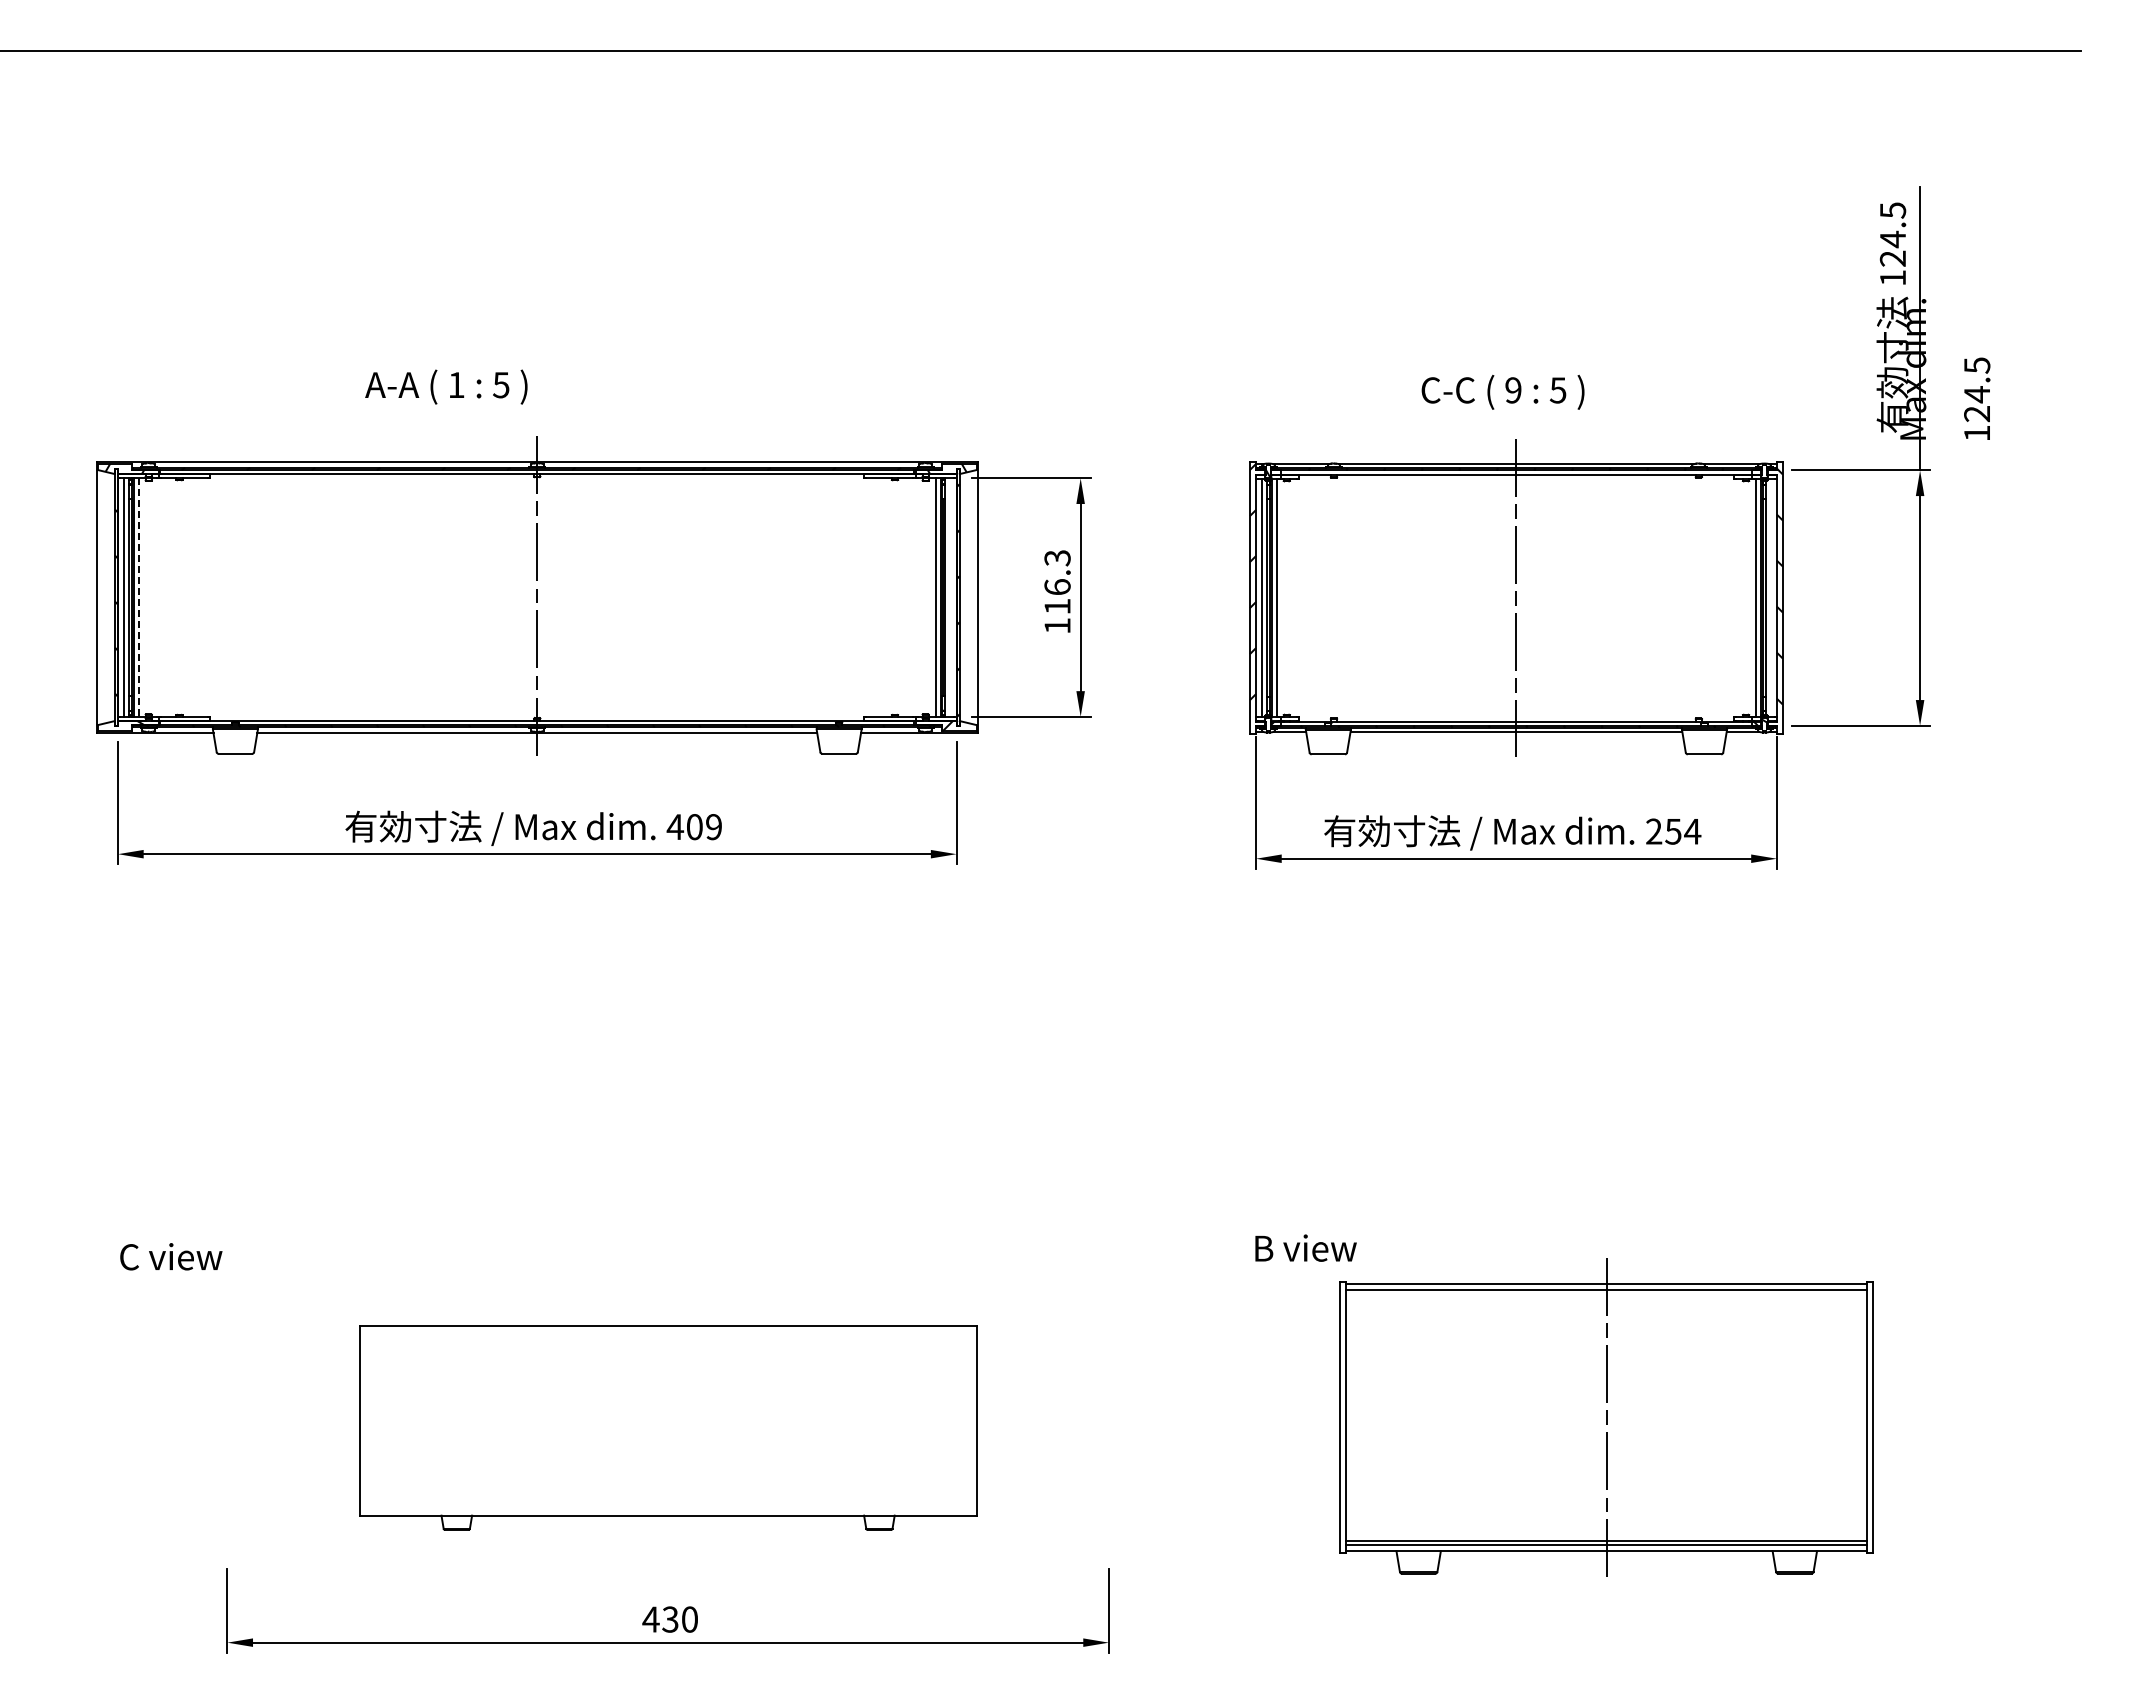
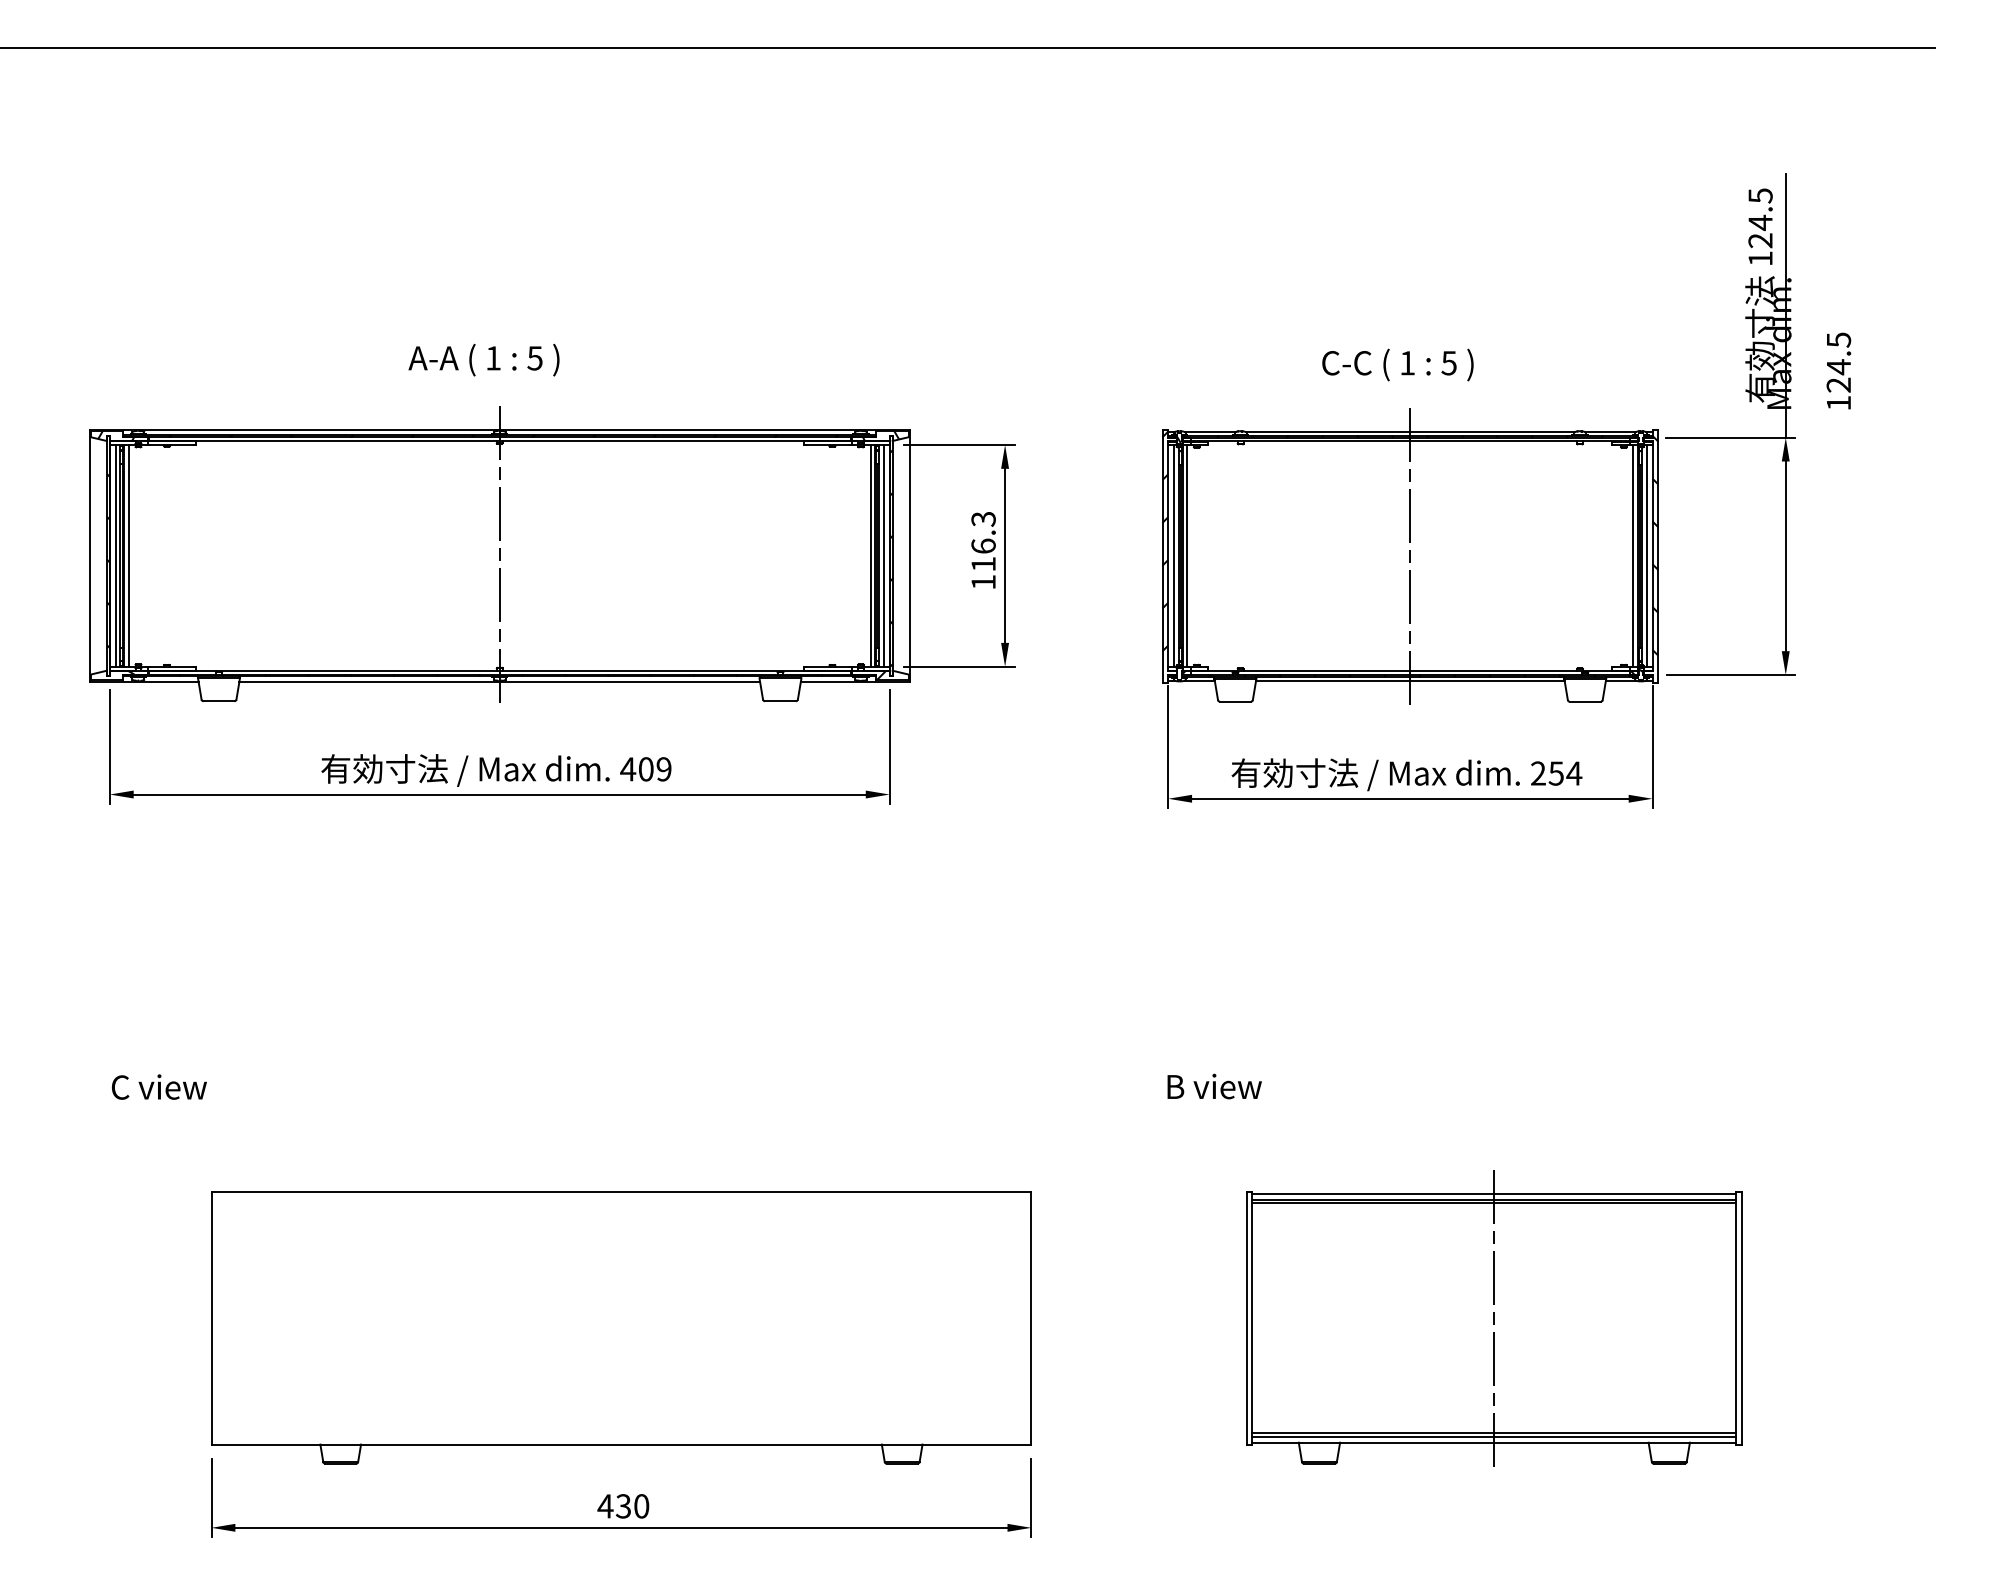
text: (446, 386) -> (484, 359), moved
text: (1513, 390) -> (1407, 363), 9 -> 1
line: (950, 597) -> (884, 555), added
line: (1770, 597) -> (1646, 555), added
line: (138, 598) -> (128, 556), dashed -> solid
text: (1305, 1247) -> (1214, 1085), moved
text: (171, 1256) -> (159, 1086), moved
line: (1606, 1293) -> (1494, 1203), added
part: (667, 1427) -> (620, 1327), size x1.43

